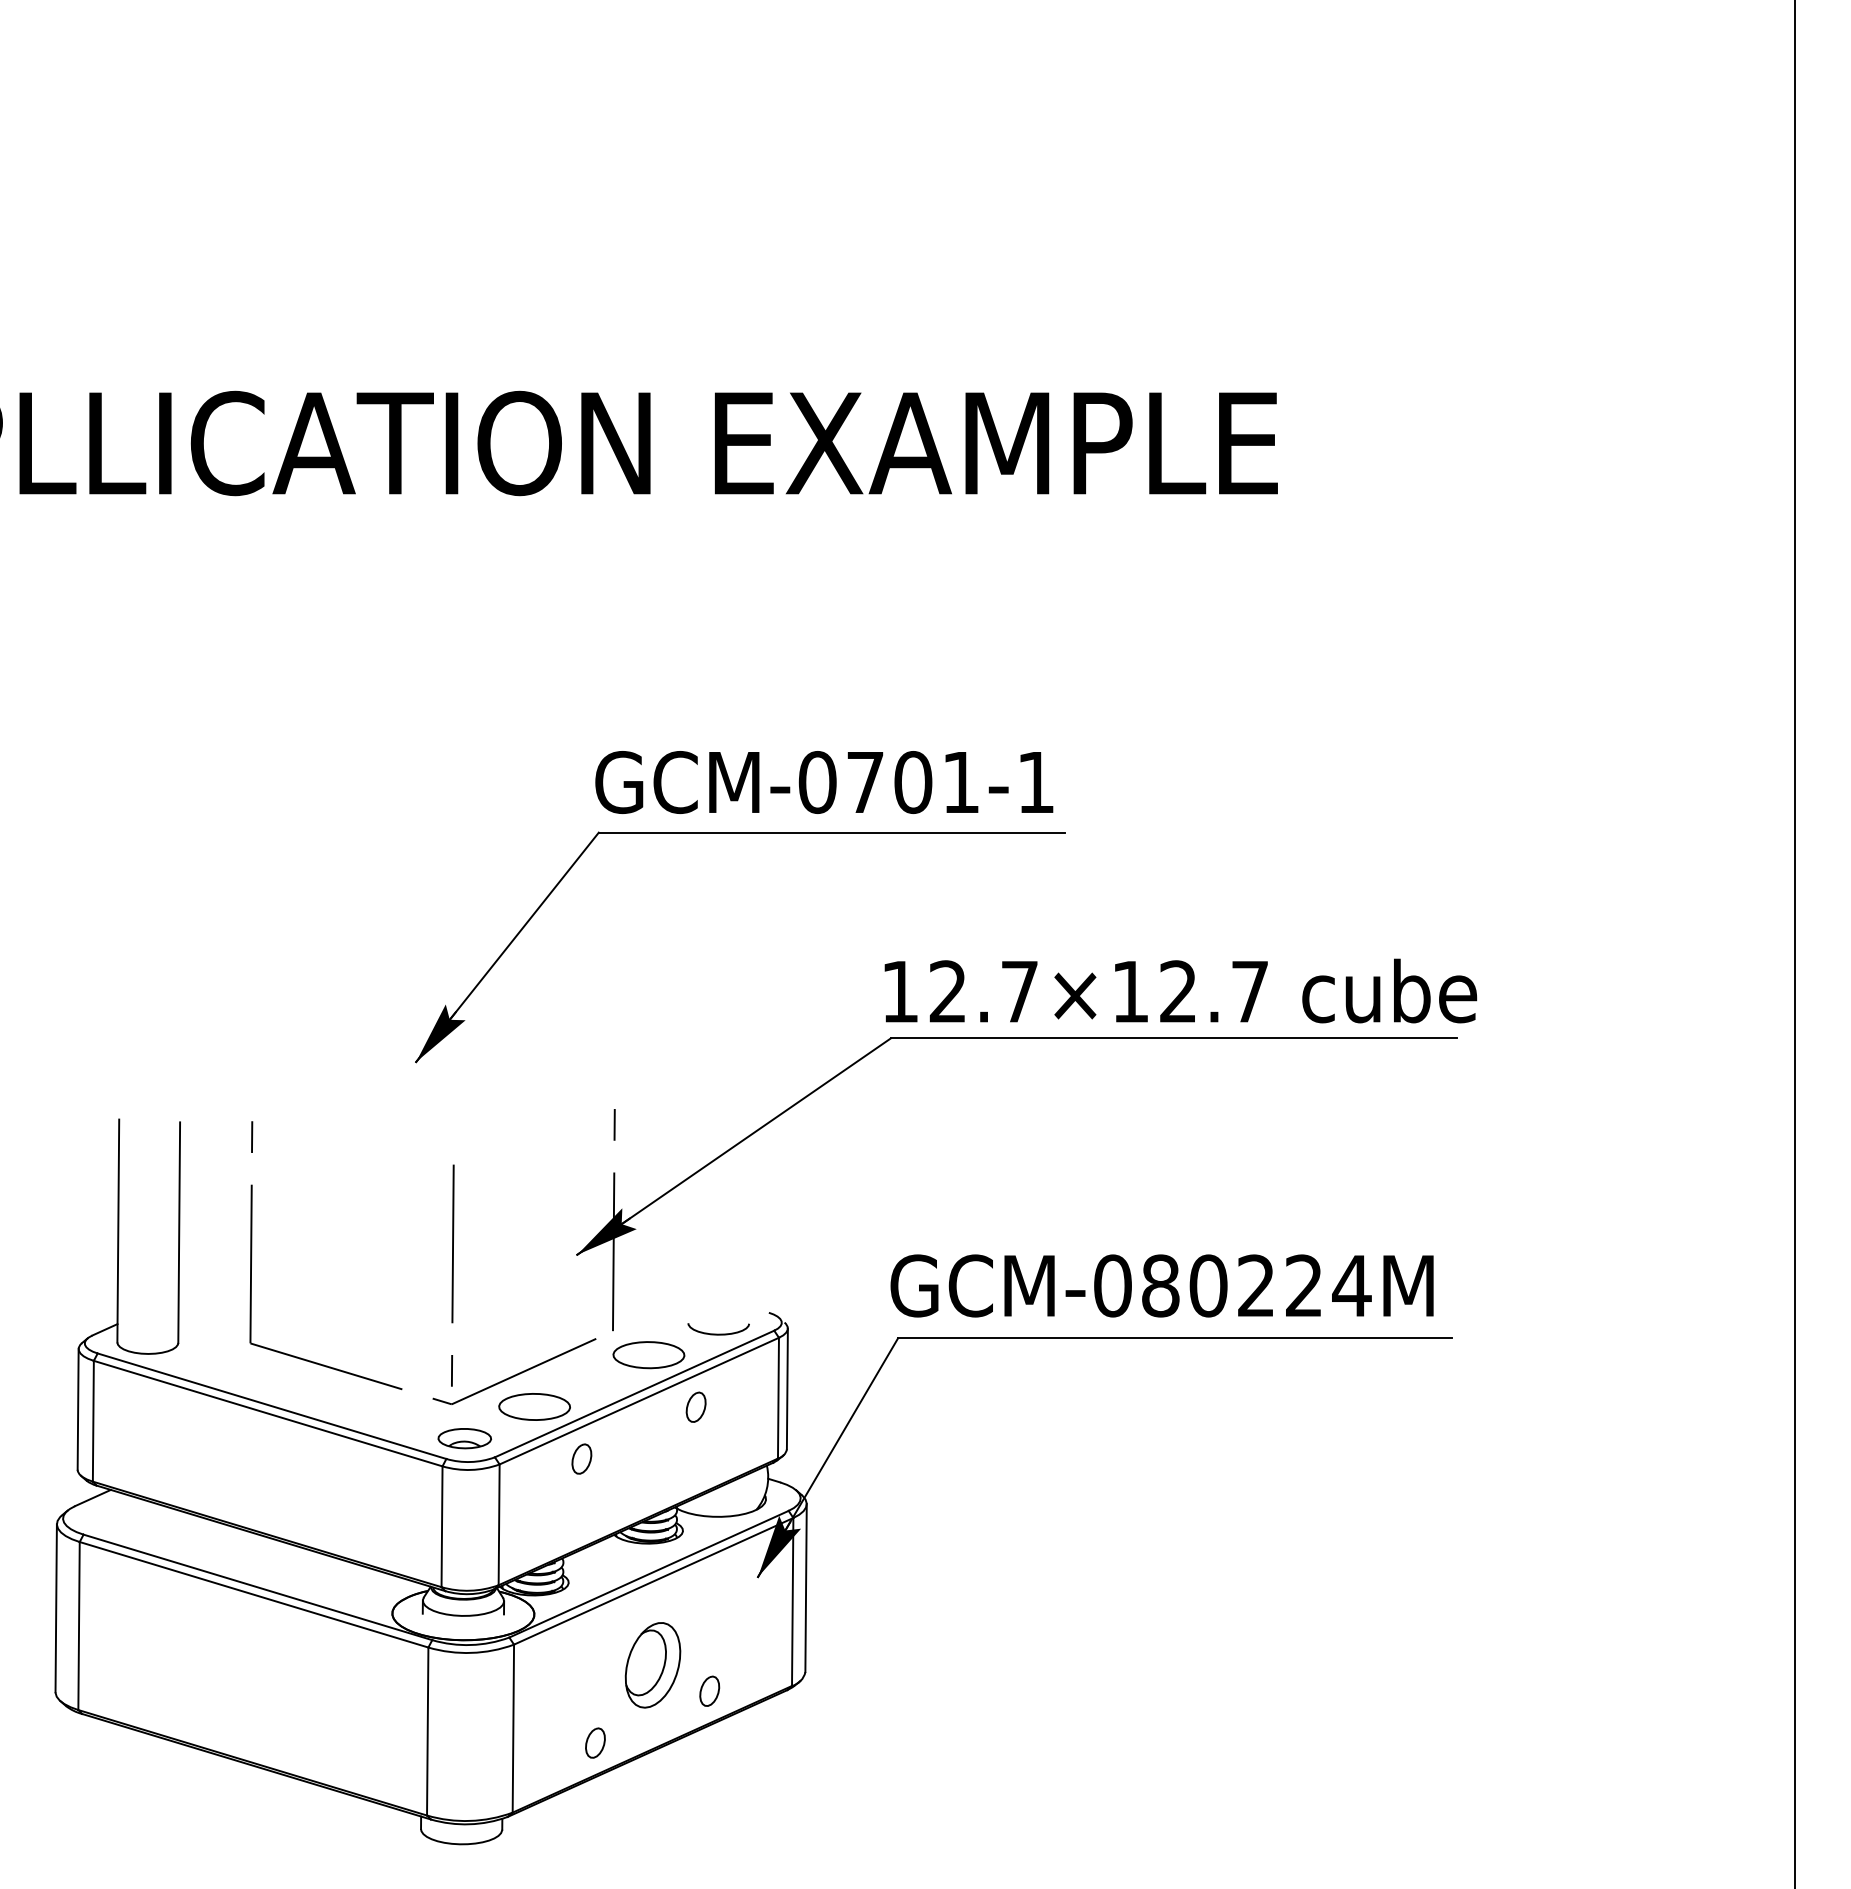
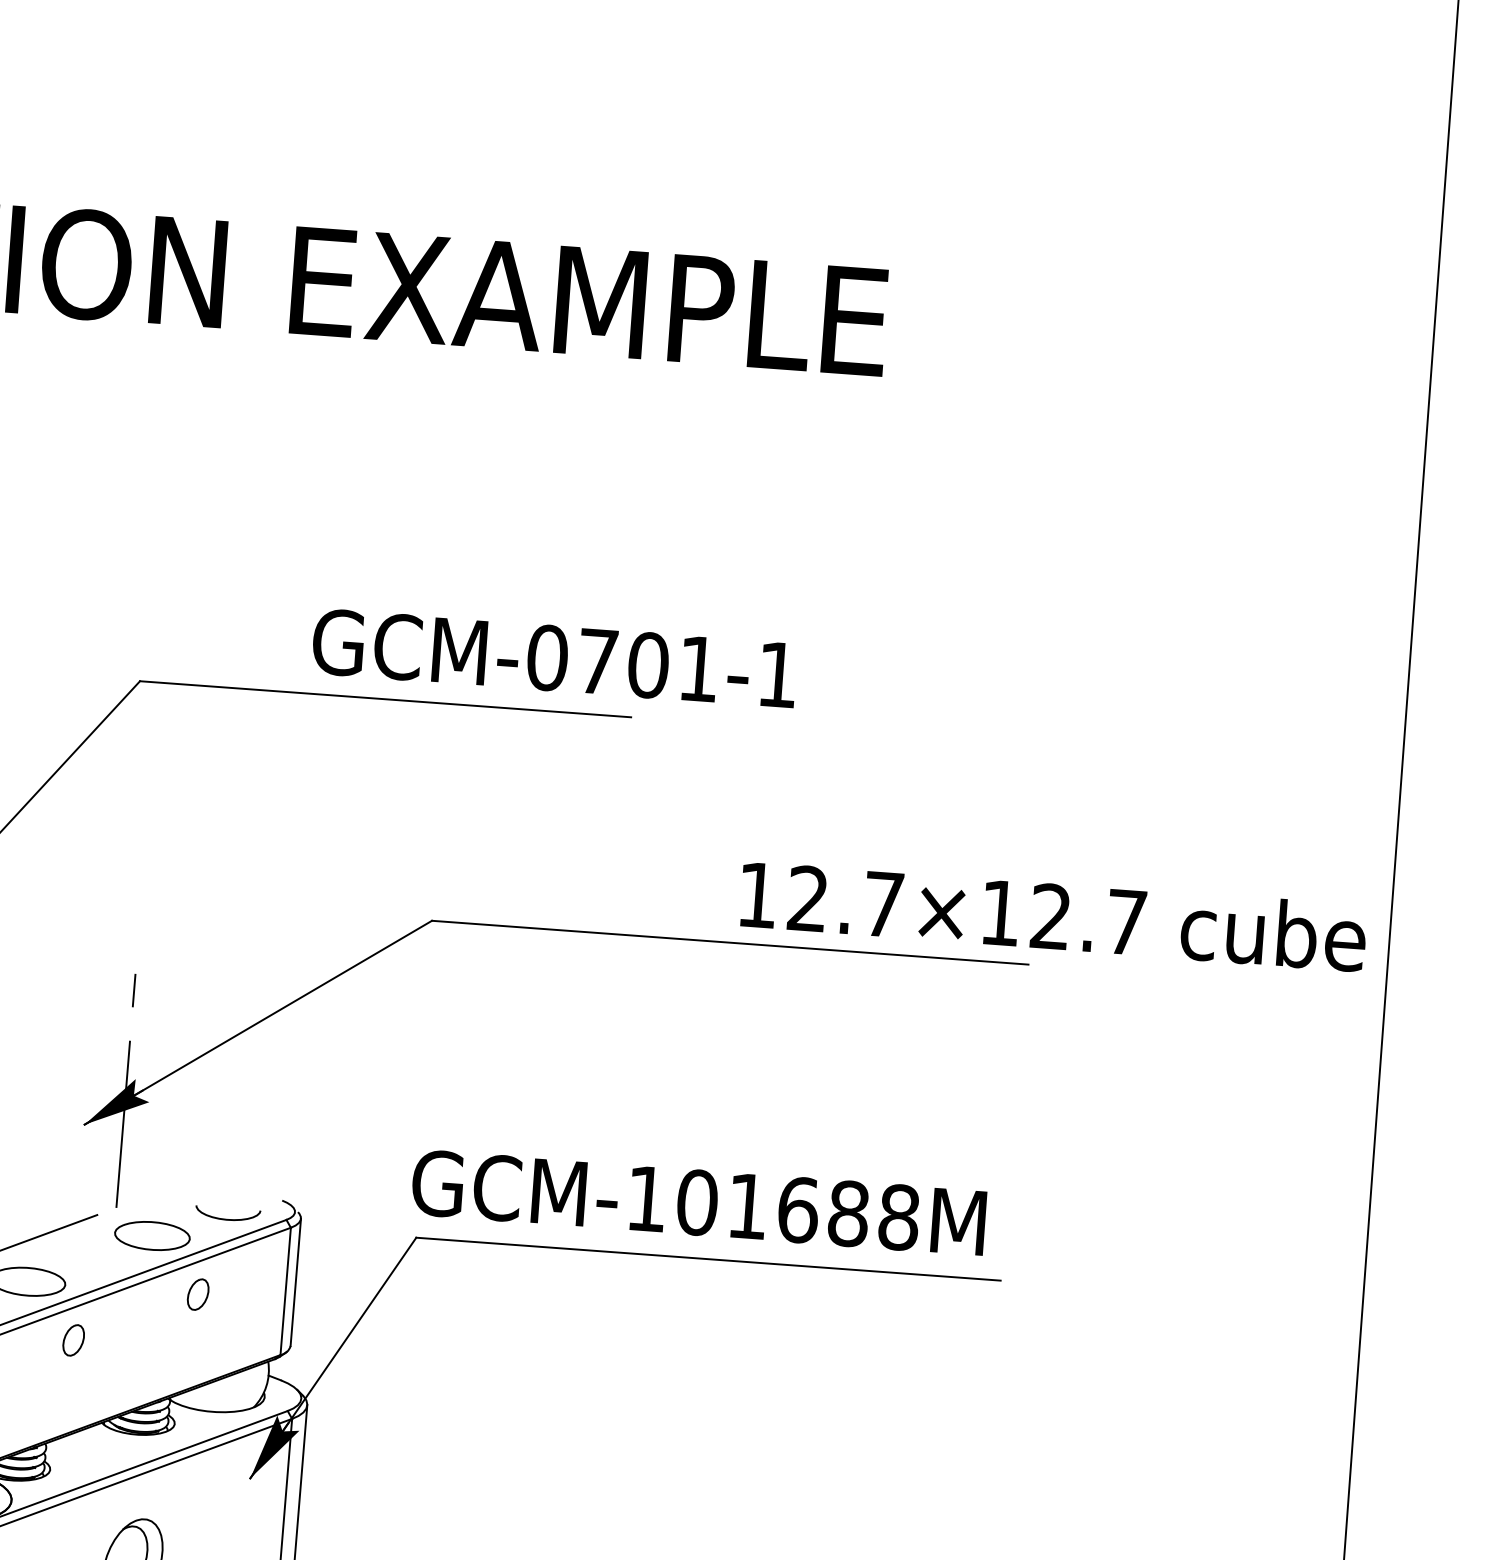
text: (824, 782) -> (554, 658), moved
text: (1180, 990) -> (1053, 915), moved
text: (1232, 1285) -> (773, 1207), GCM-080224M -> GCM-101688M

